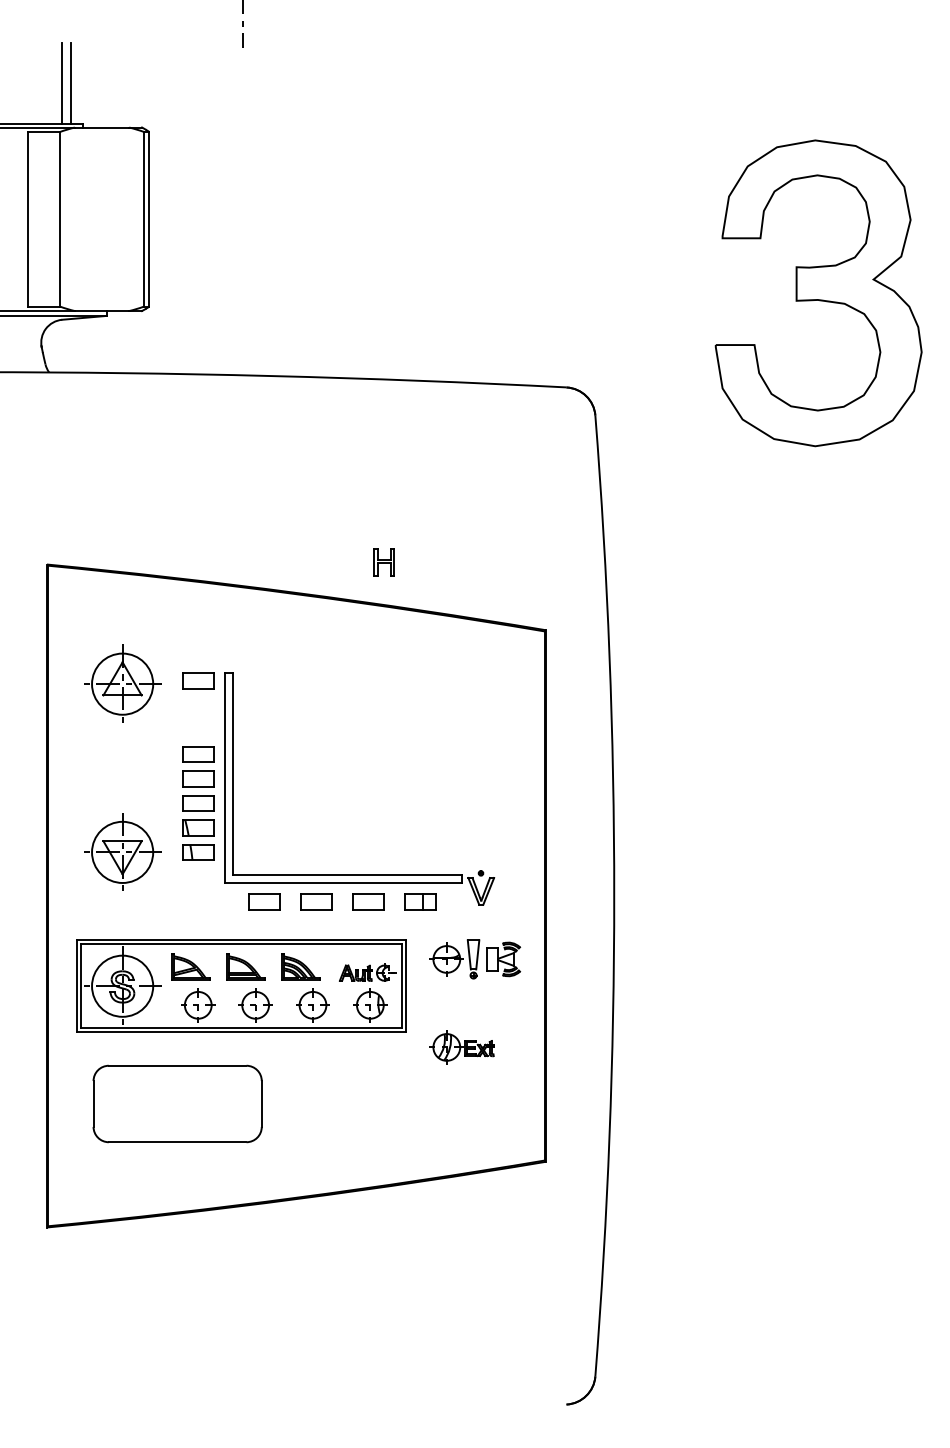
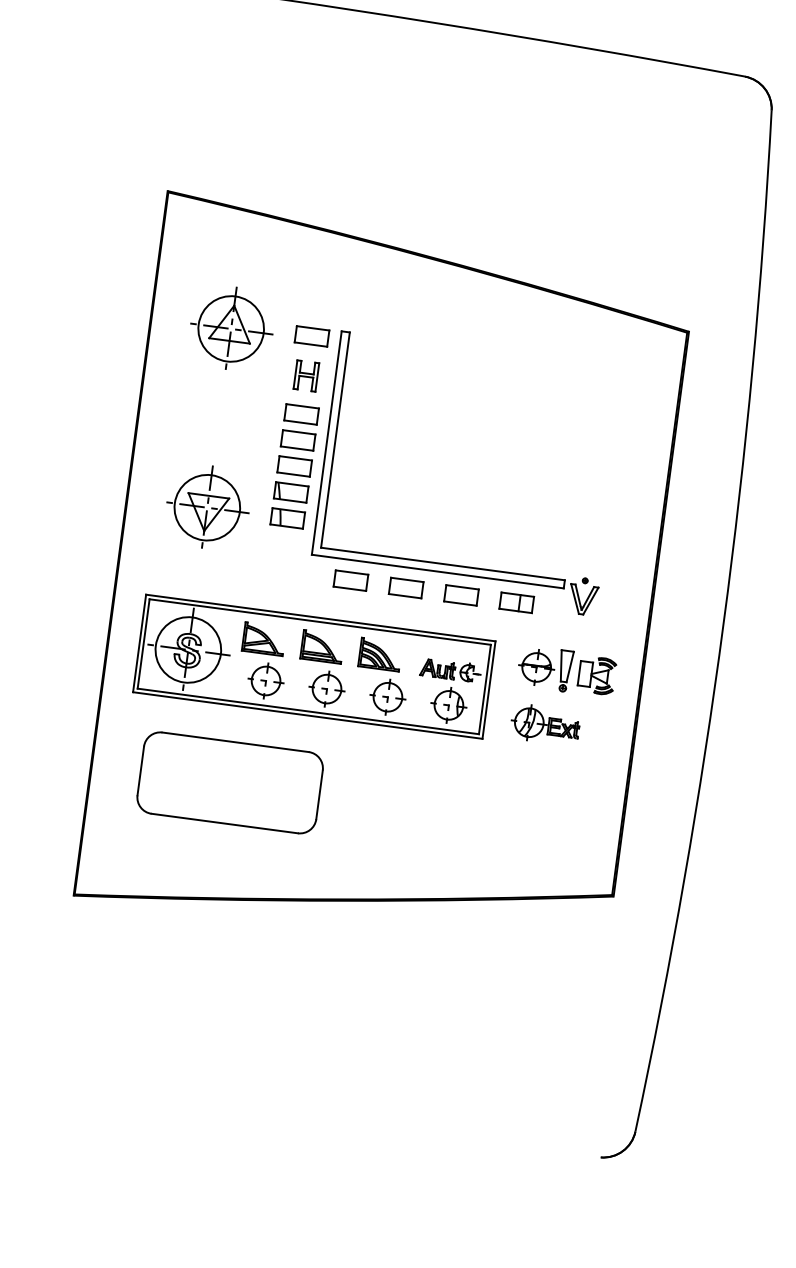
part: (383, 562) -> (305, 376), moved
part: (461, 1047) -> (544, 724), moved

